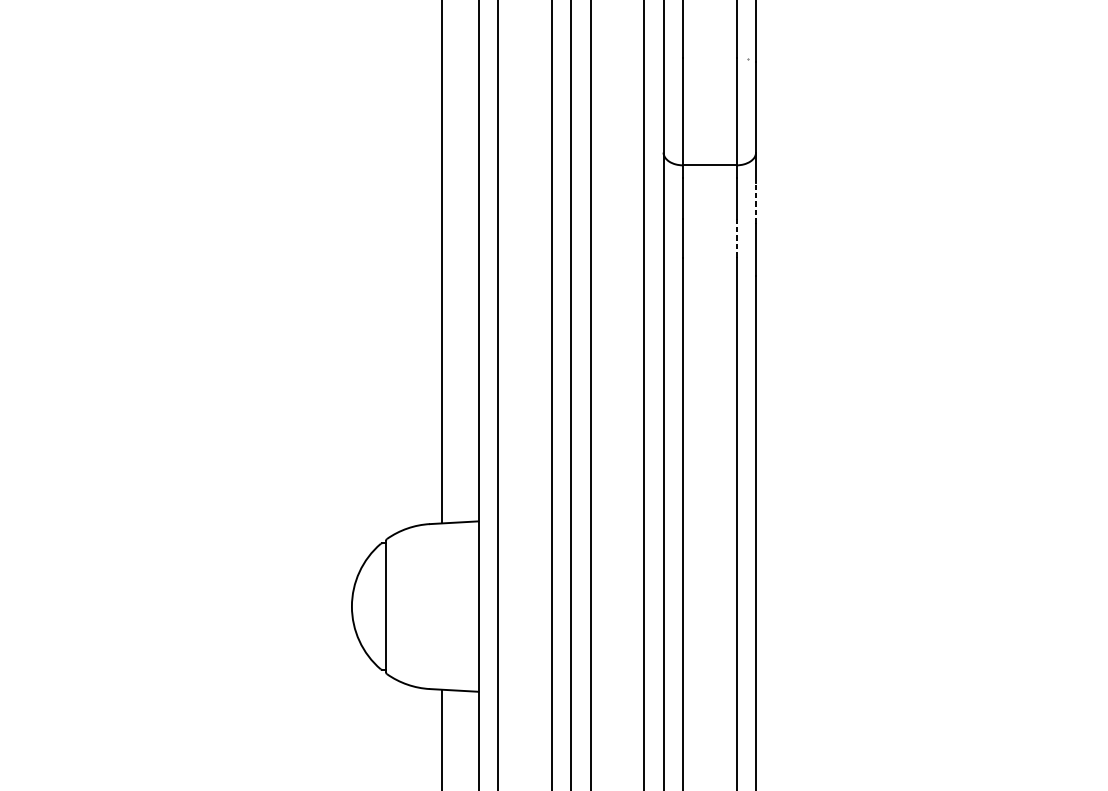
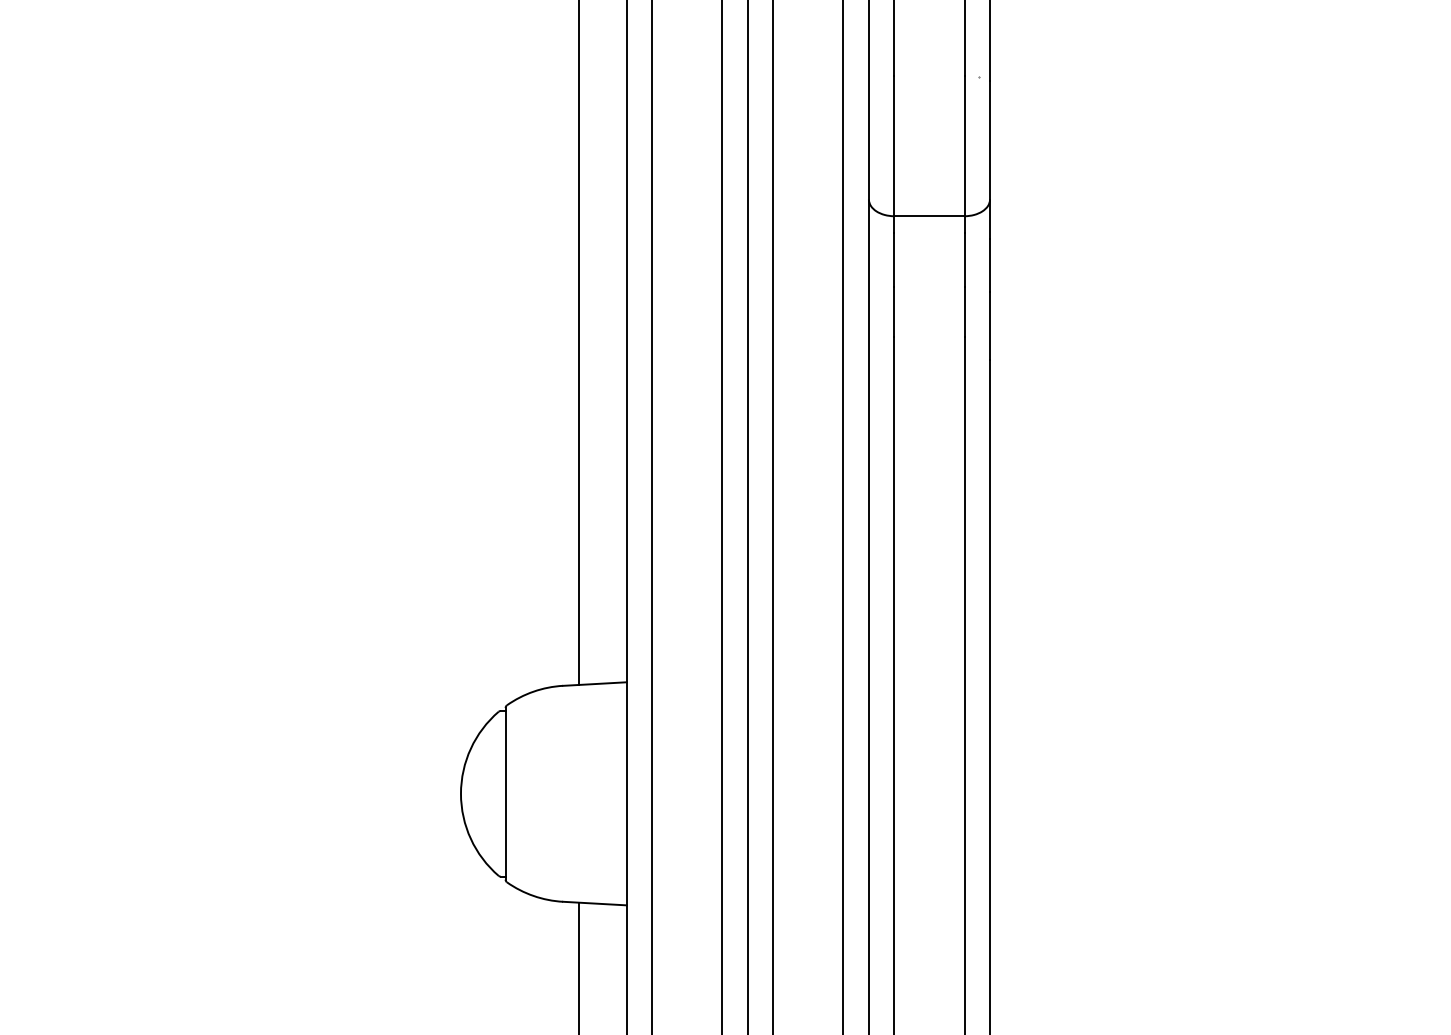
line: (756, 202) -> (990, 265), dashed -> solid
line: (736, 238) -> (964, 311), dashed -> solid

